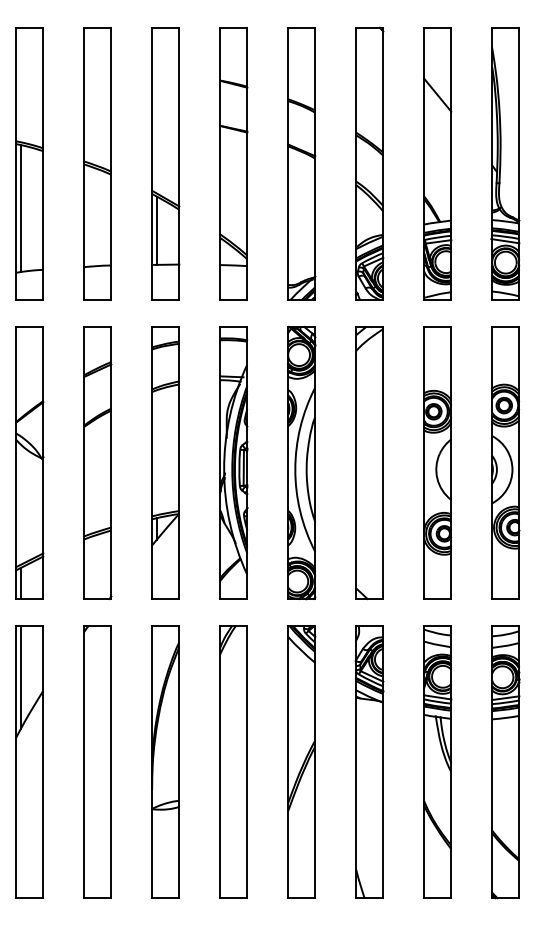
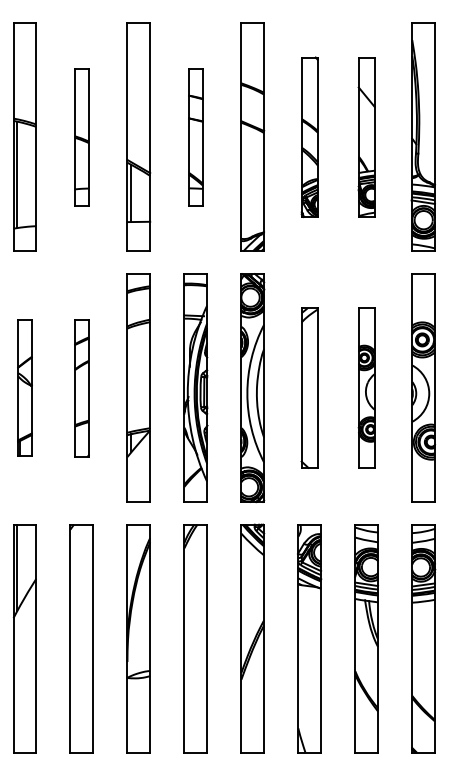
part: (97, 163) -> (81, 137), size x0.6
part: (233, 163) -> (195, 137), size x0.6
part: (369, 163) -> (309, 137), size x0.7
part: (437, 163) -> (366, 137), size x0.7
part: (29, 462) -> (24, 387), size x0.6
part: (437, 462) -> (366, 387), size x0.7
part: (97, 463) -> (81, 388), size x0.6
part: (369, 463) -> (309, 388), size x0.7

